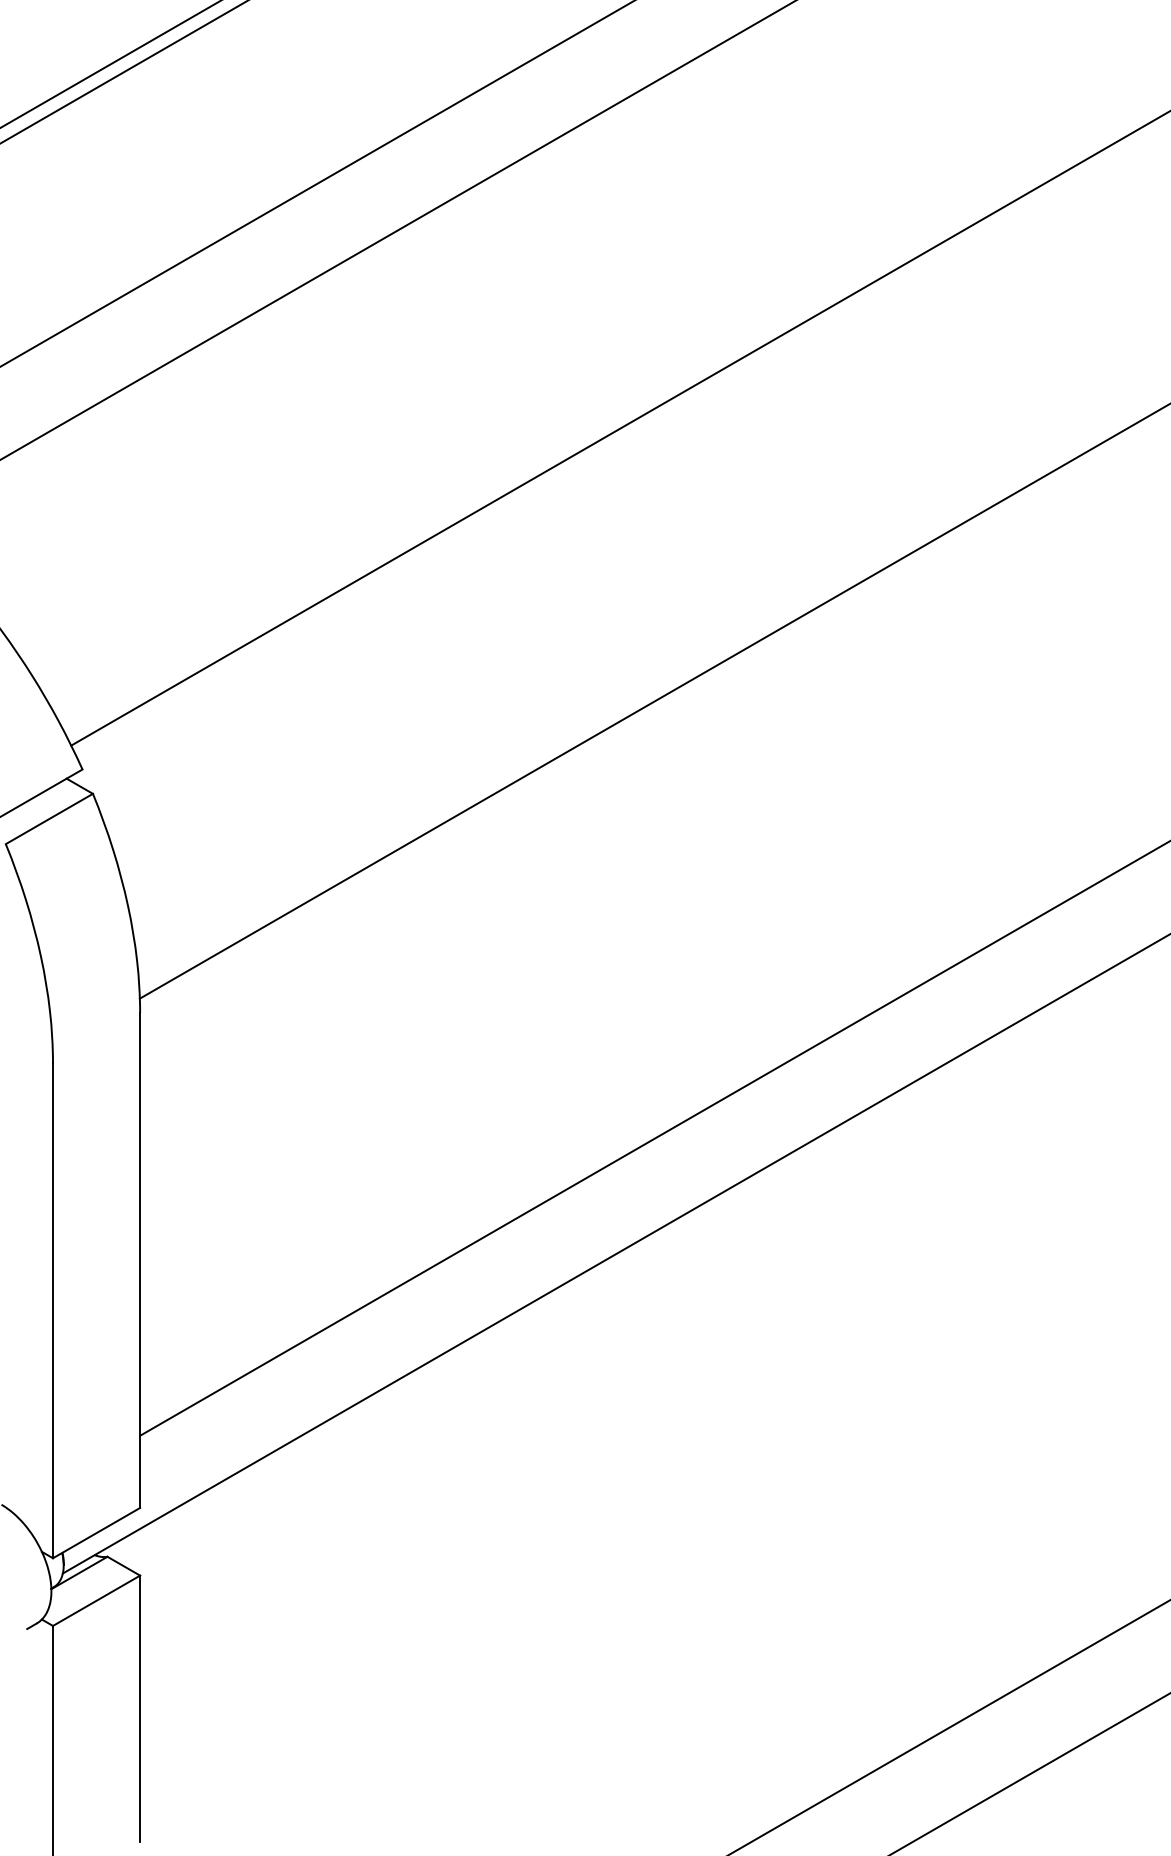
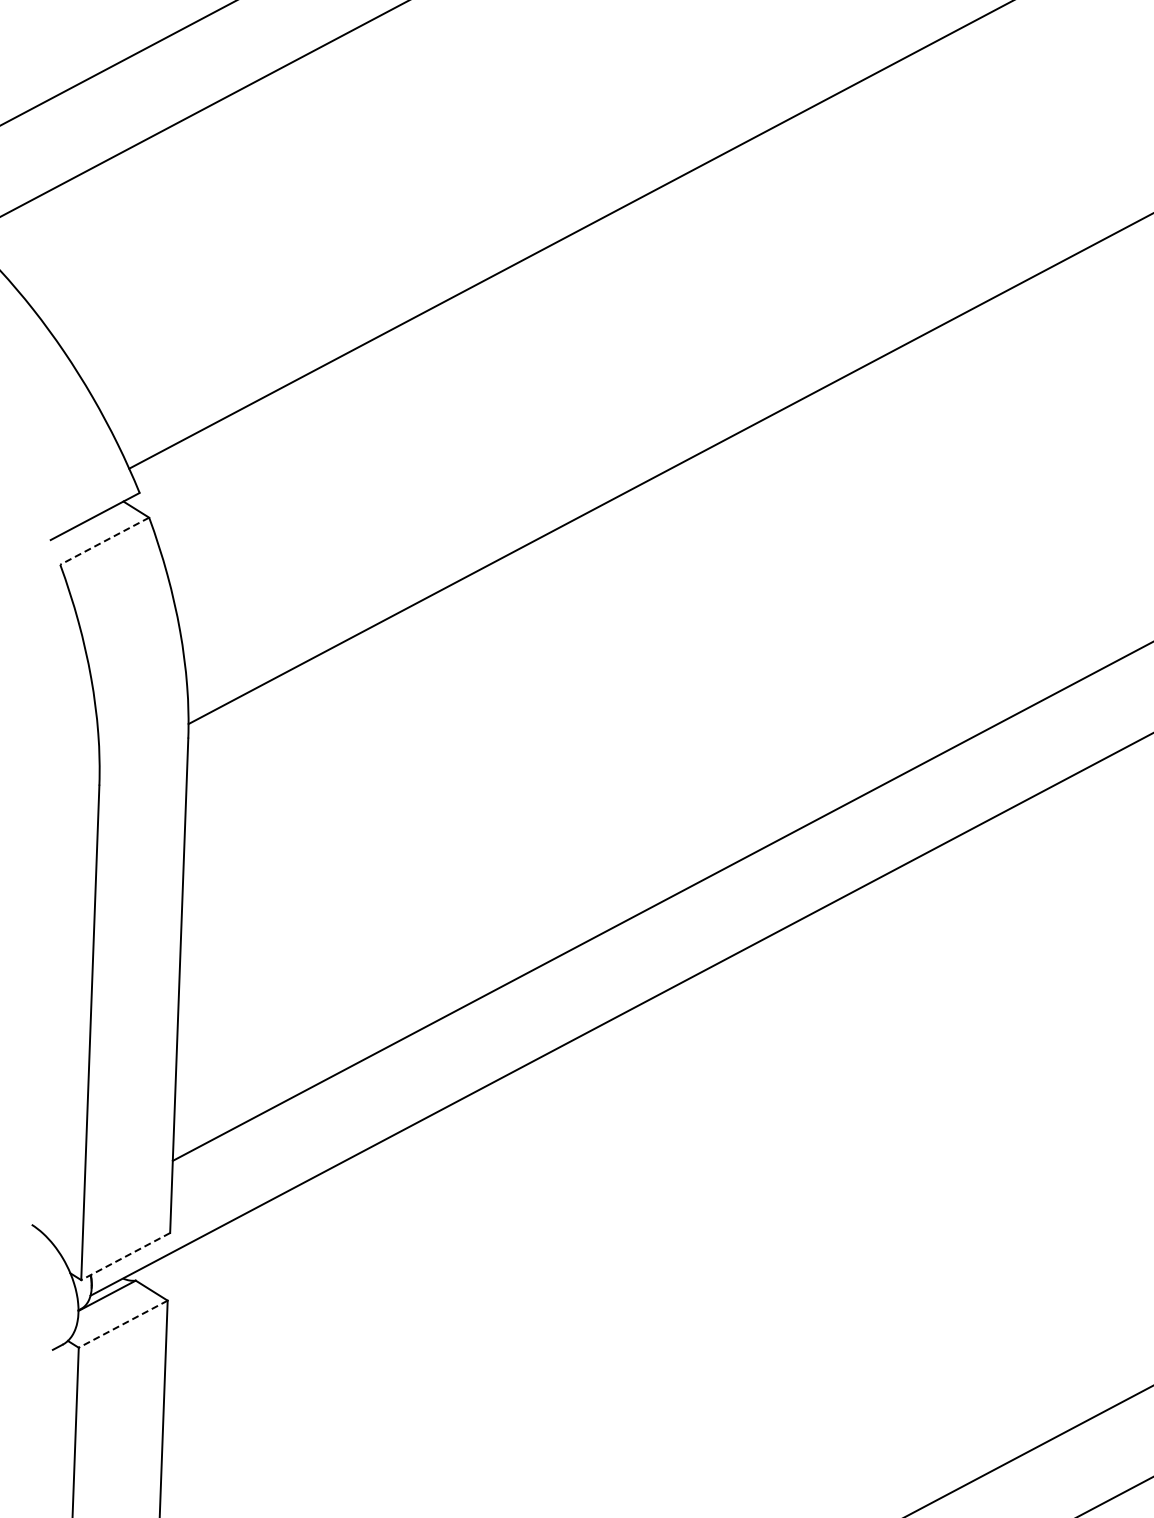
line: (48, 819) -> (103, 541), solid -> dashed
line: (96, 1533) -> (125, 1256), solid -> dashed
line: (96, 1601) -> (123, 1324), solid -> dashed

